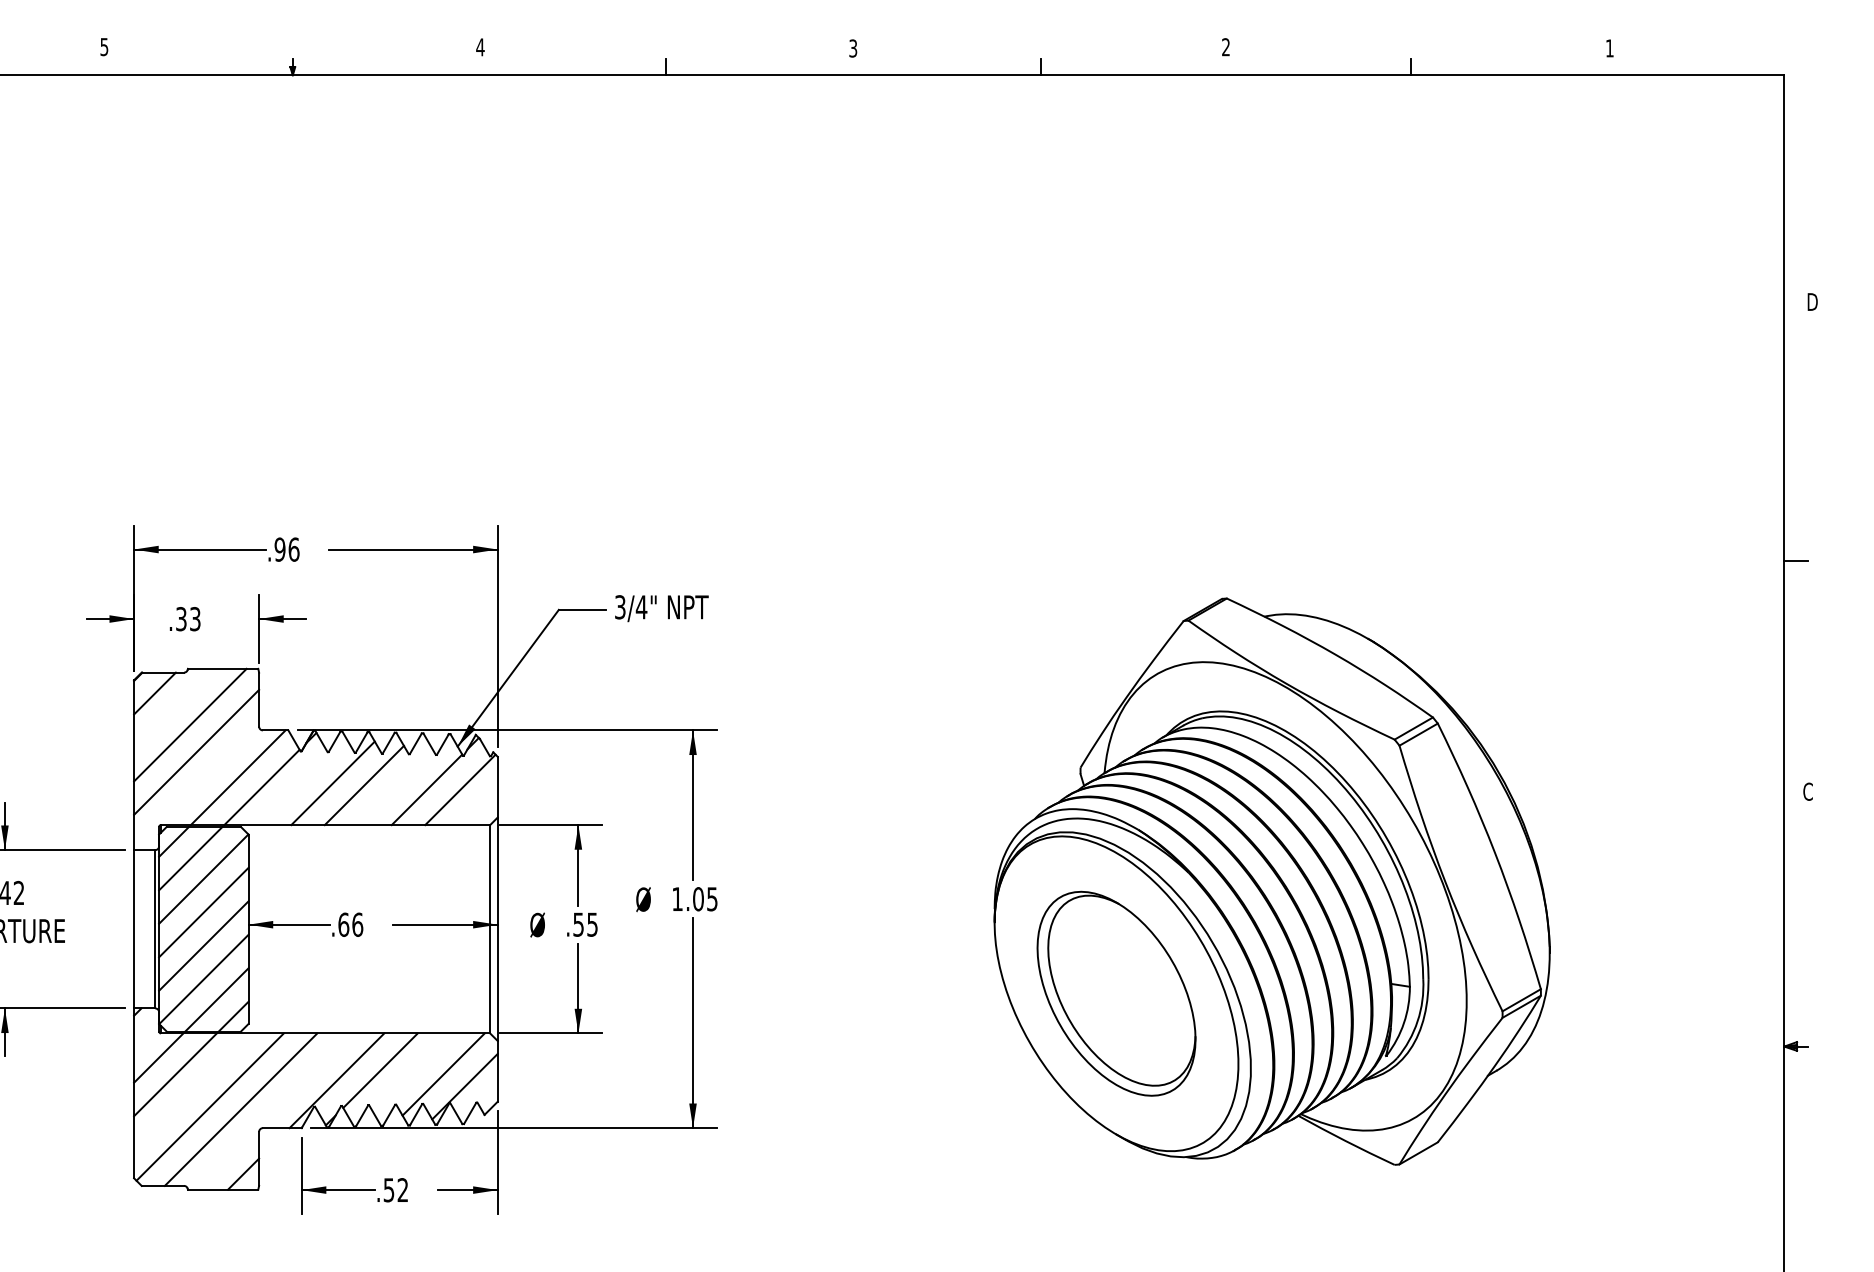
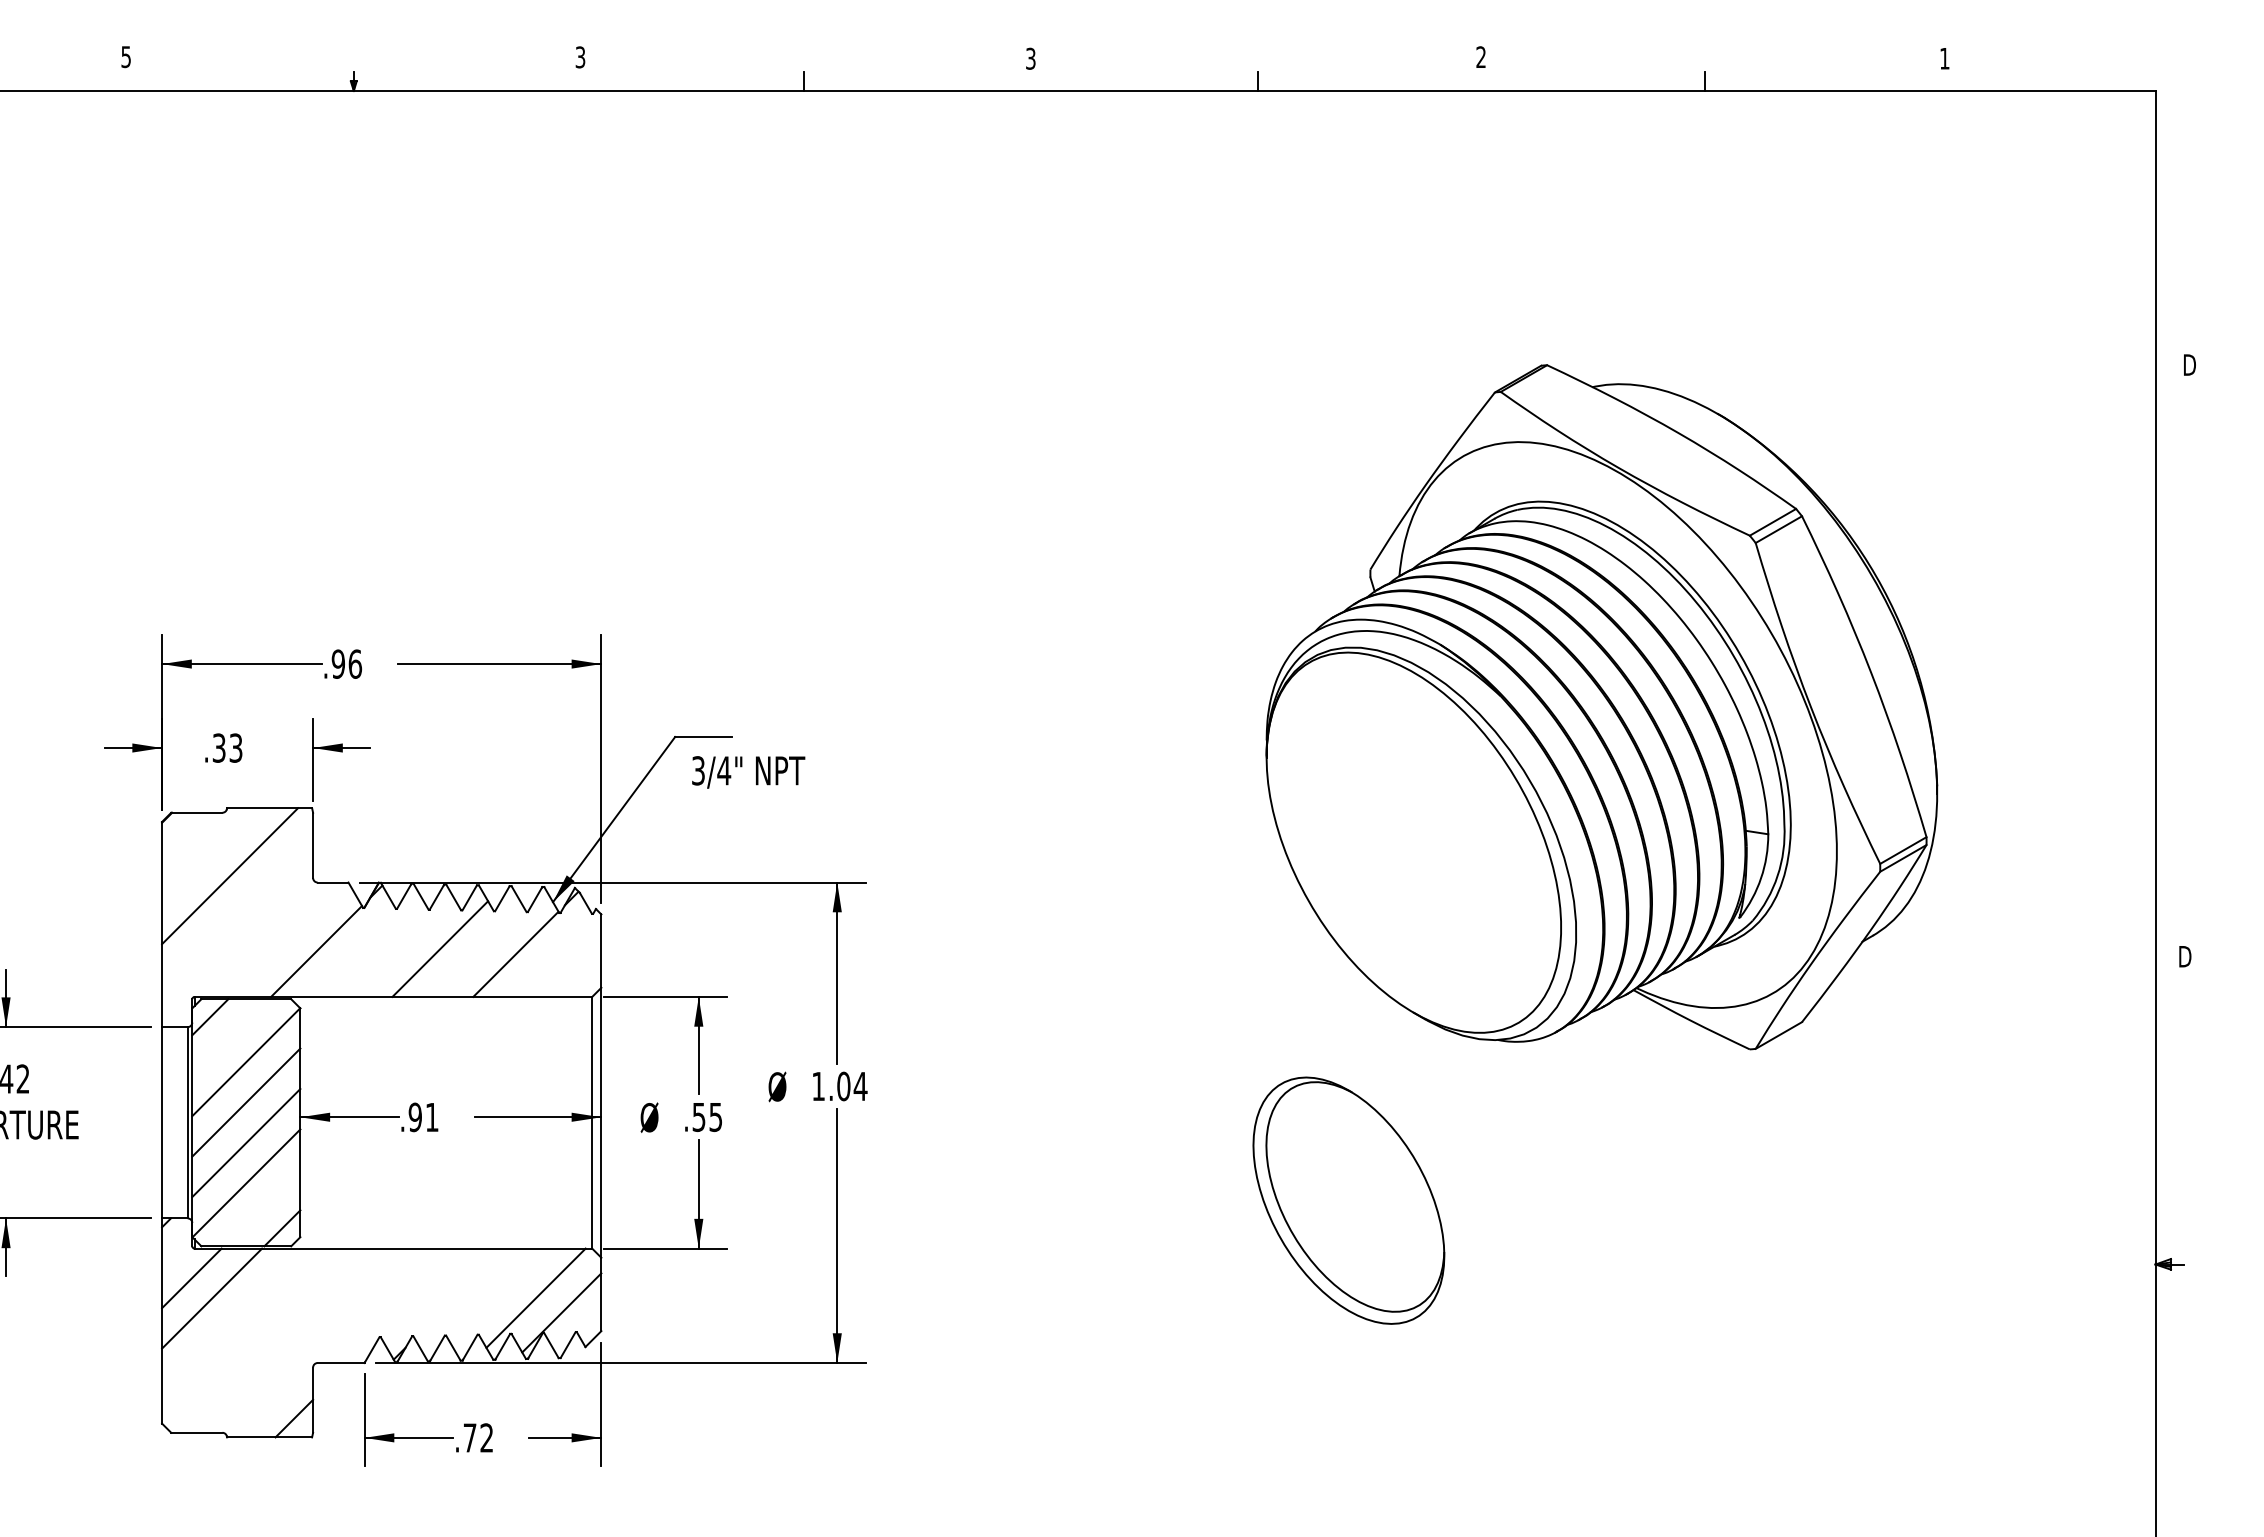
text: (480, 47) -> (580, 57), 4 -> 3
line: (1795, 561) -> (2169, 678), removed
text: (661, 608) -> (748, 772), moved
line: (155, 693) -> (187, 837), removed
line: (196, 751) -> (237, 908), removed
line: (237, 777) -> (287, 939), removed
line: (332, 783) -> (401, 946), removed
line: (459, 789) -> (555, 953), removed
text: (1808, 791) -> (2184, 956), C -> D
line: (190, 858) -> (230, 1037), removed
part: (1271, 881) -> (1601, 707), moved
text: (712, 899) -> (860, 1086), 1.05 -> 1.04
text: (350, 924) -> (423, 1117), .66 -> .91
line: (216, 999) -> (261, 1207), removed
line: (380, 1070) -> (459, 1293), removed
line: (336, 1080) -> (406, 1305), removed
line: (209, 1107) -> (253, 1337), removed
line: (241, 1109) -> (291, 1340), removed
text: (388, 1189) -> (469, 1437), .52 -> .72

